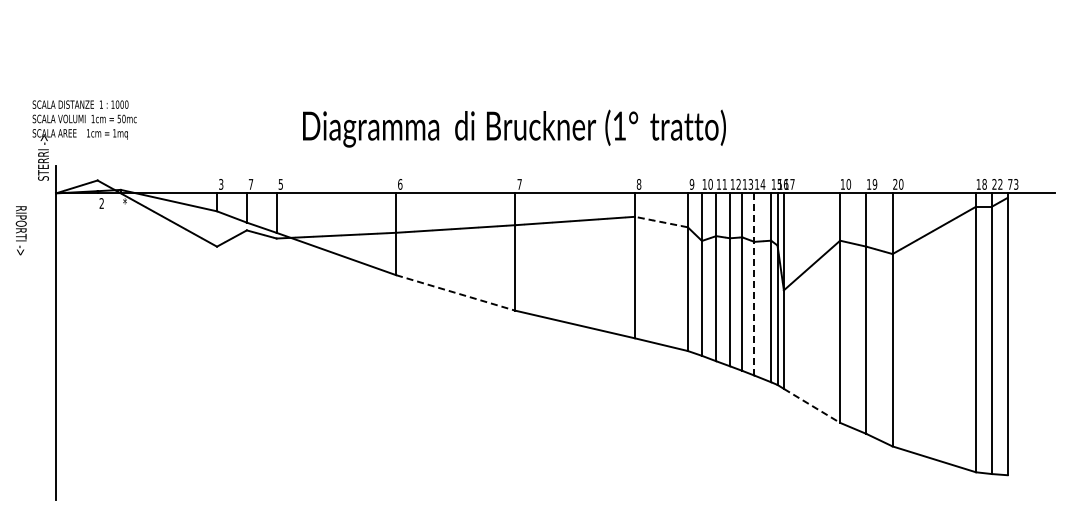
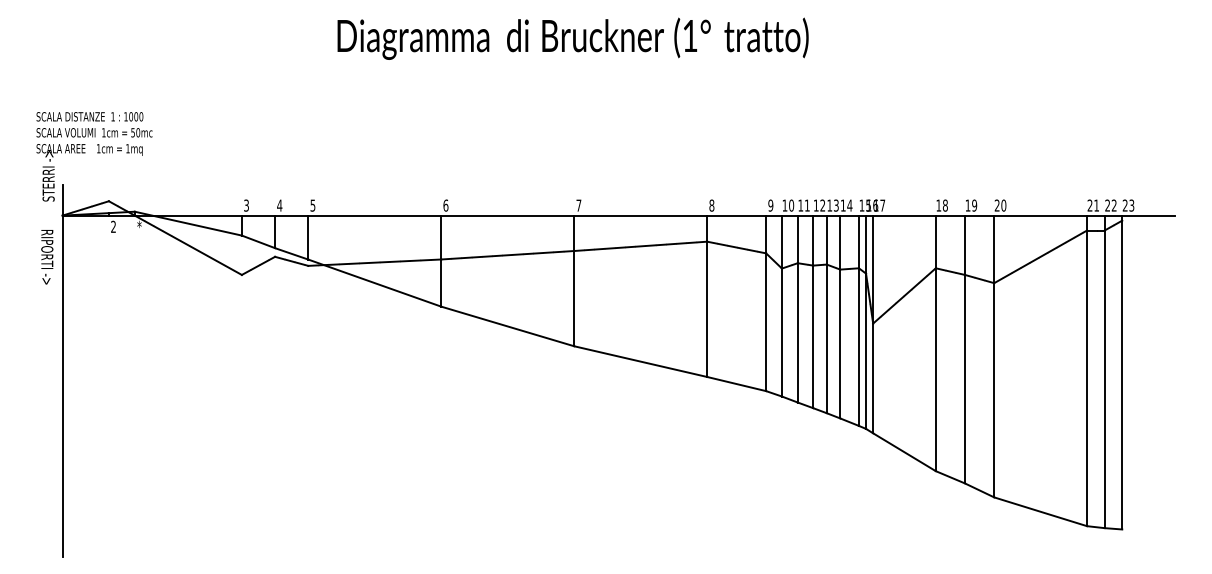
text: (514, 128) -> (573, 38), moved
text: (250, 184) -> (279, 205), 7 -> 4
text: (848, 184) -> (945, 205), 10 -> 18
text: (981, 184) -> (1093, 205), 18 -> 21
text: (1010, 184) -> (1125, 205), 73 -> 23
line: (661, 222) -> (736, 248), dashed -> solid
text: (20, 230) -> (46, 256), moved
line: (754, 284) -> (840, 317), dashed -> solid
line: (456, 293) -> (508, 327), dashed -> solid
line: (812, 405) -> (905, 451), dashed -> solid

